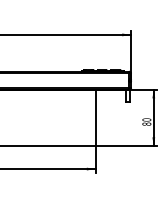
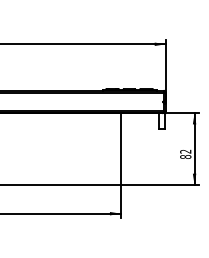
text: (146, 119) -> (185, 151), 80 -> 82

